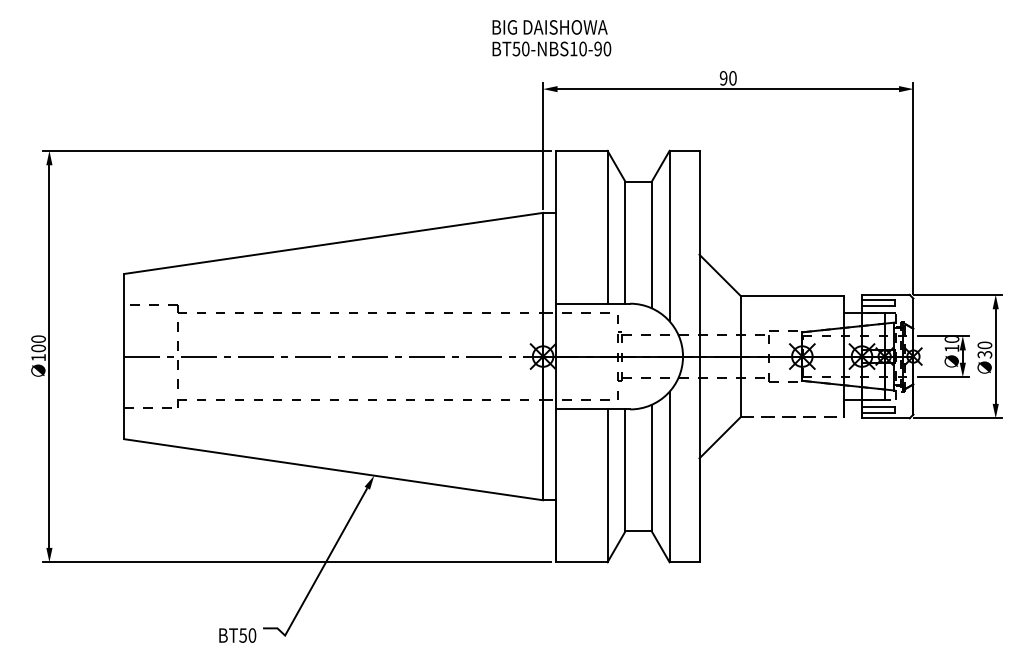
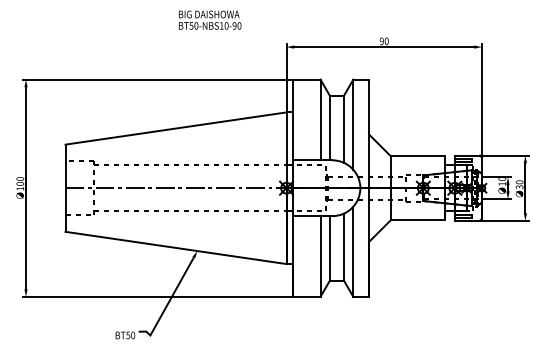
text: (552, 36) -> (210, 19), moved
line: (793, 417) -> (418, 220), dashed -> solid

